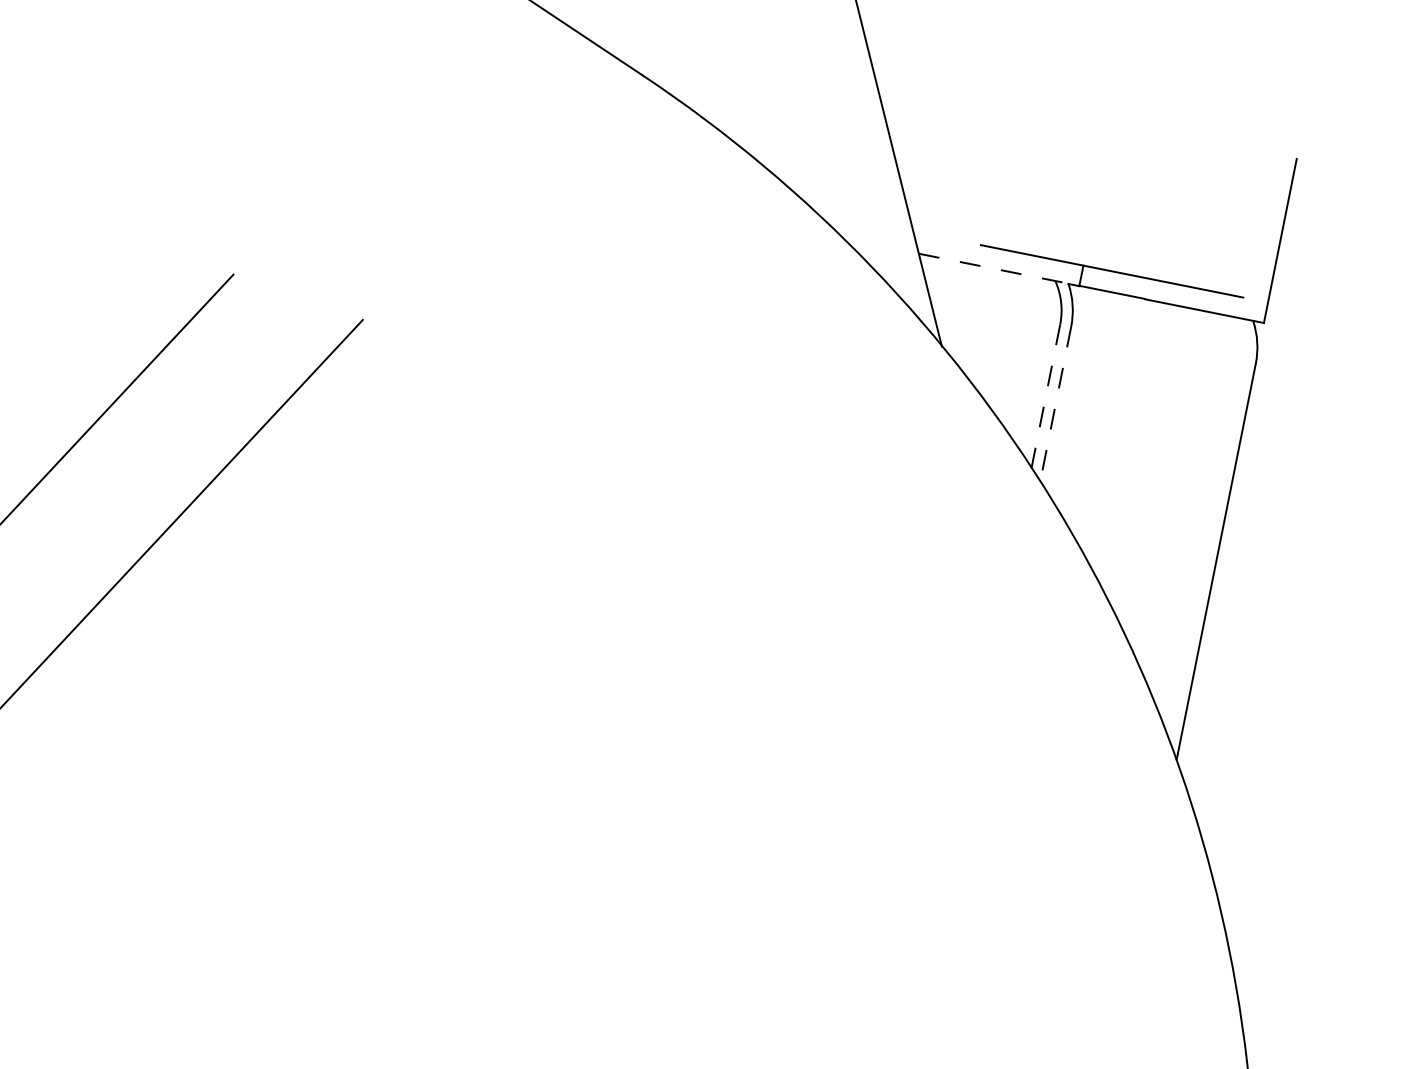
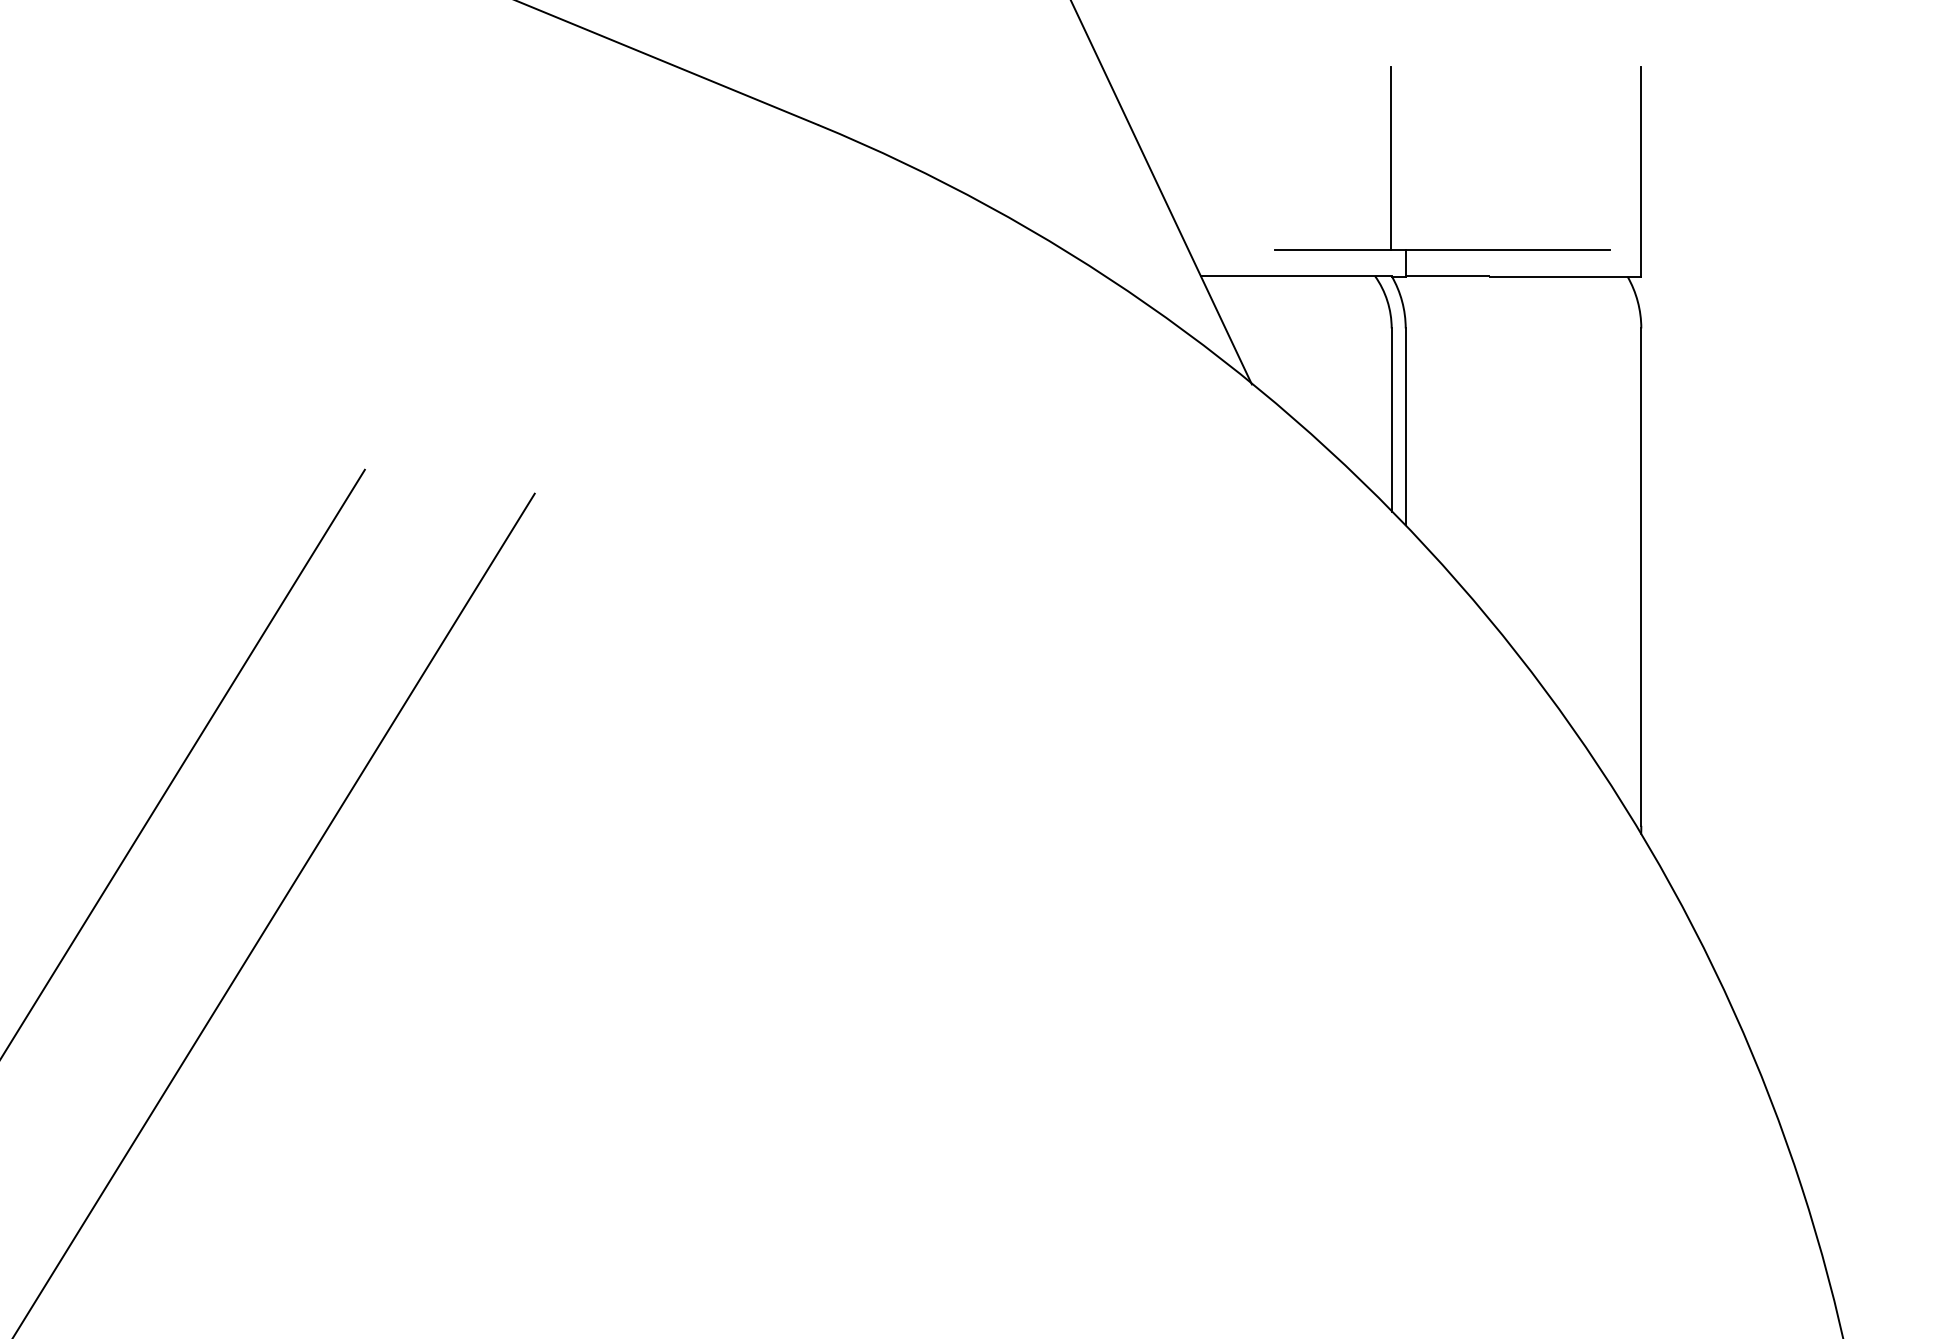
line: (1085, 191) -> (1390, 158), added
line: (993, 269) -> (1296, 276), dashed -> solid
line: (1045, 396) -> (1391, 420), dashed -> solid
line: (1055, 404) -> (1405, 427), dashed -> solid

